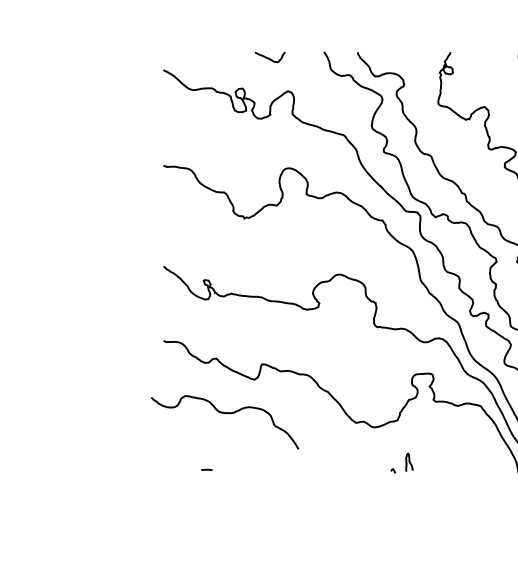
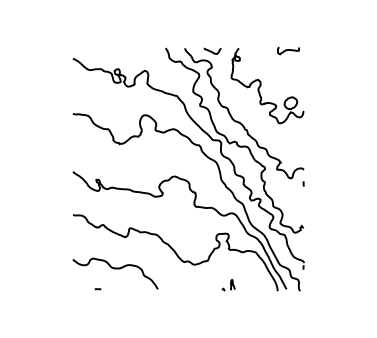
curve: (268, 56) -> (211, 50), moved
curve: (225, 414) -> (115, 269), moved
part: (401, 461) -> (228, 284), moved

